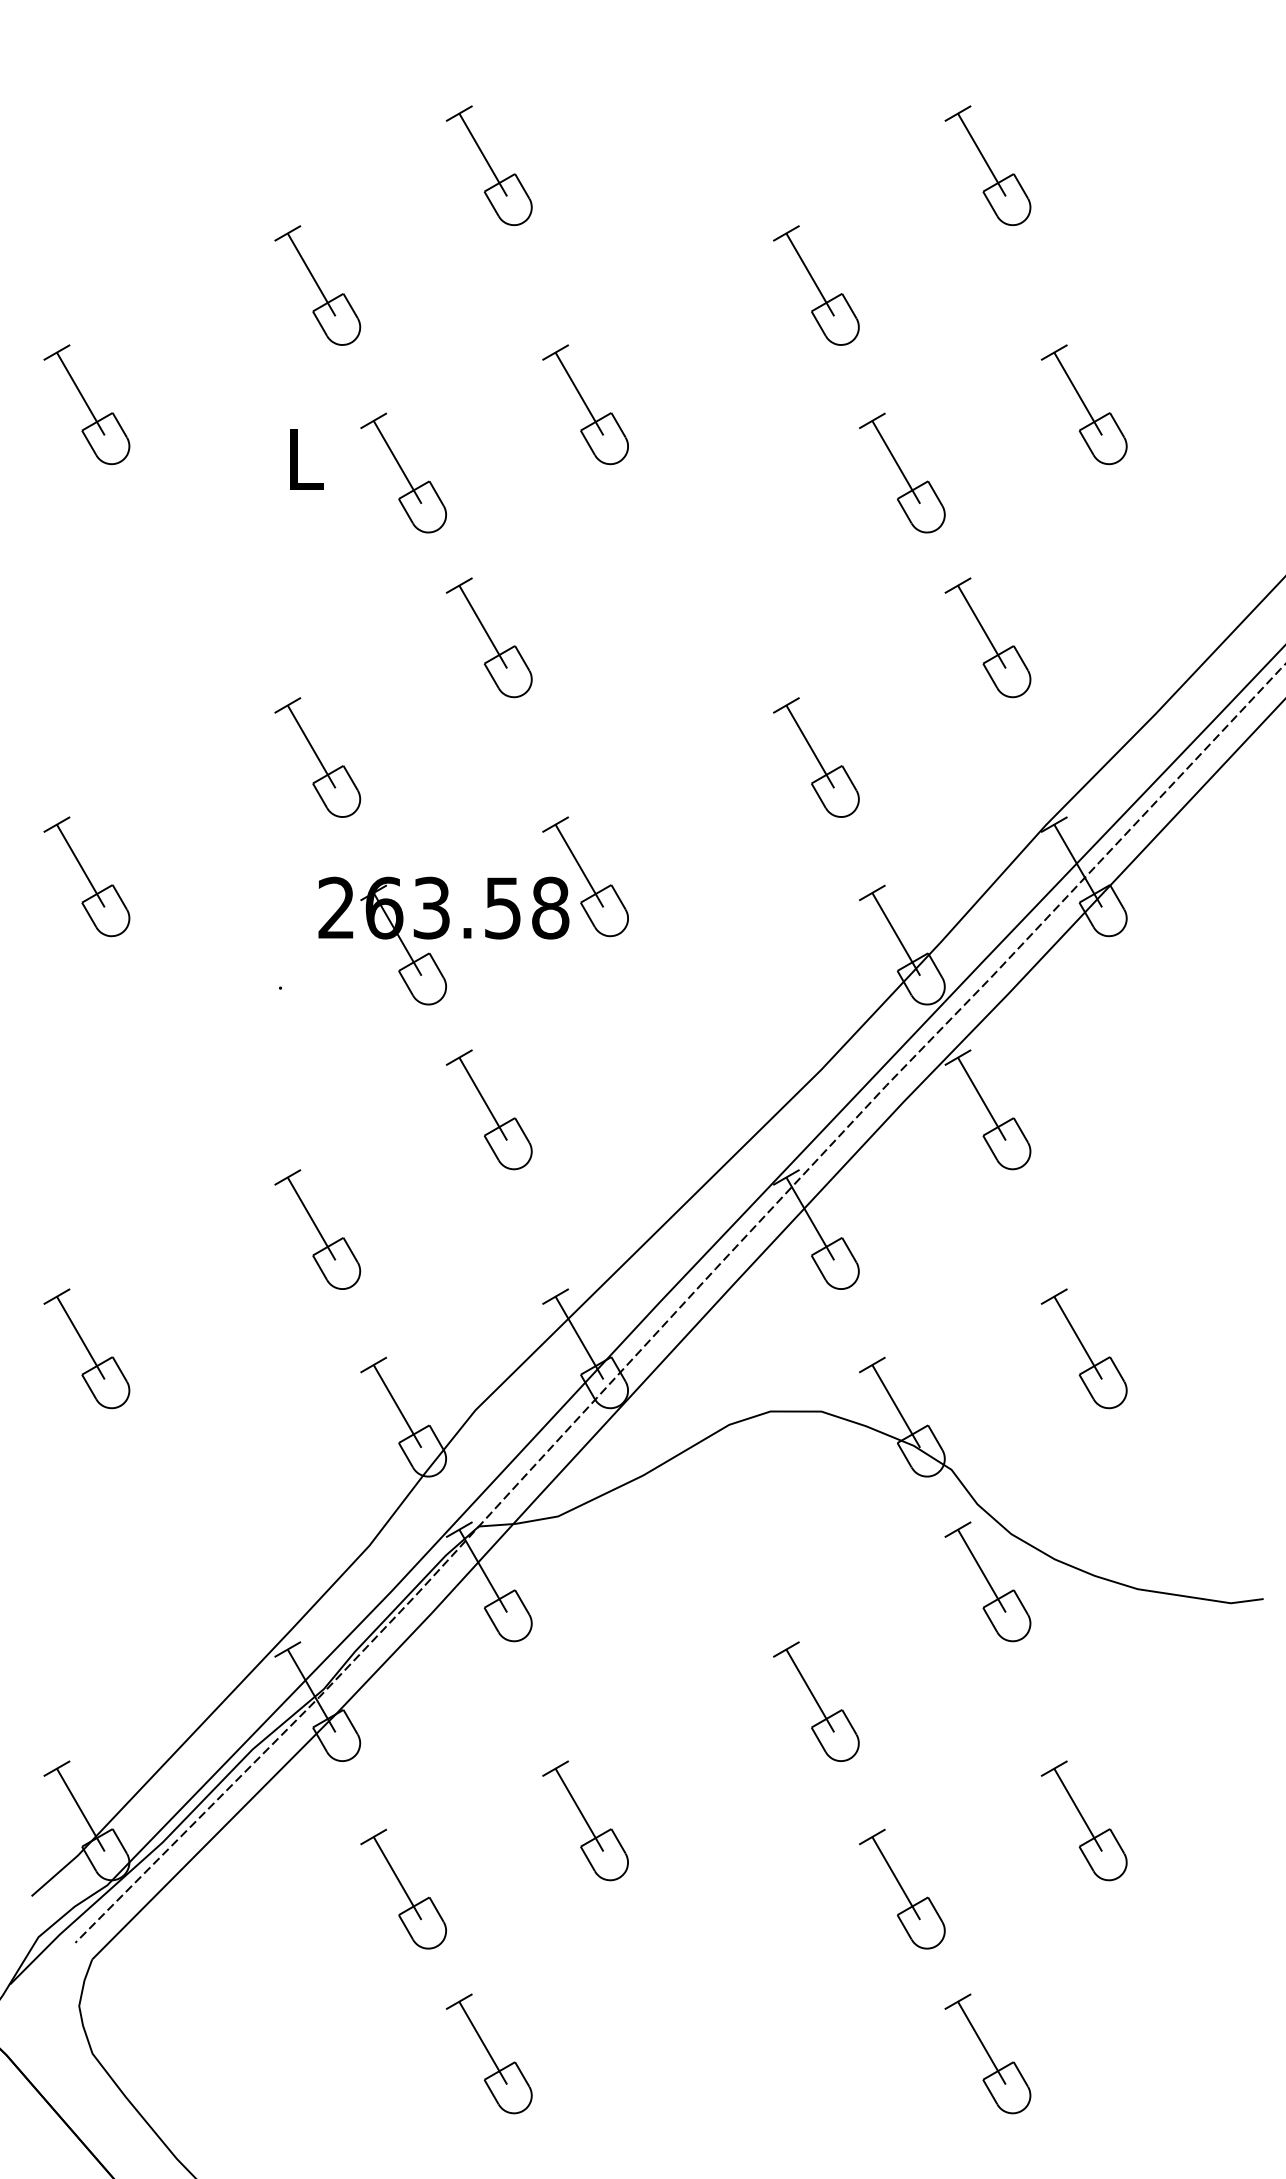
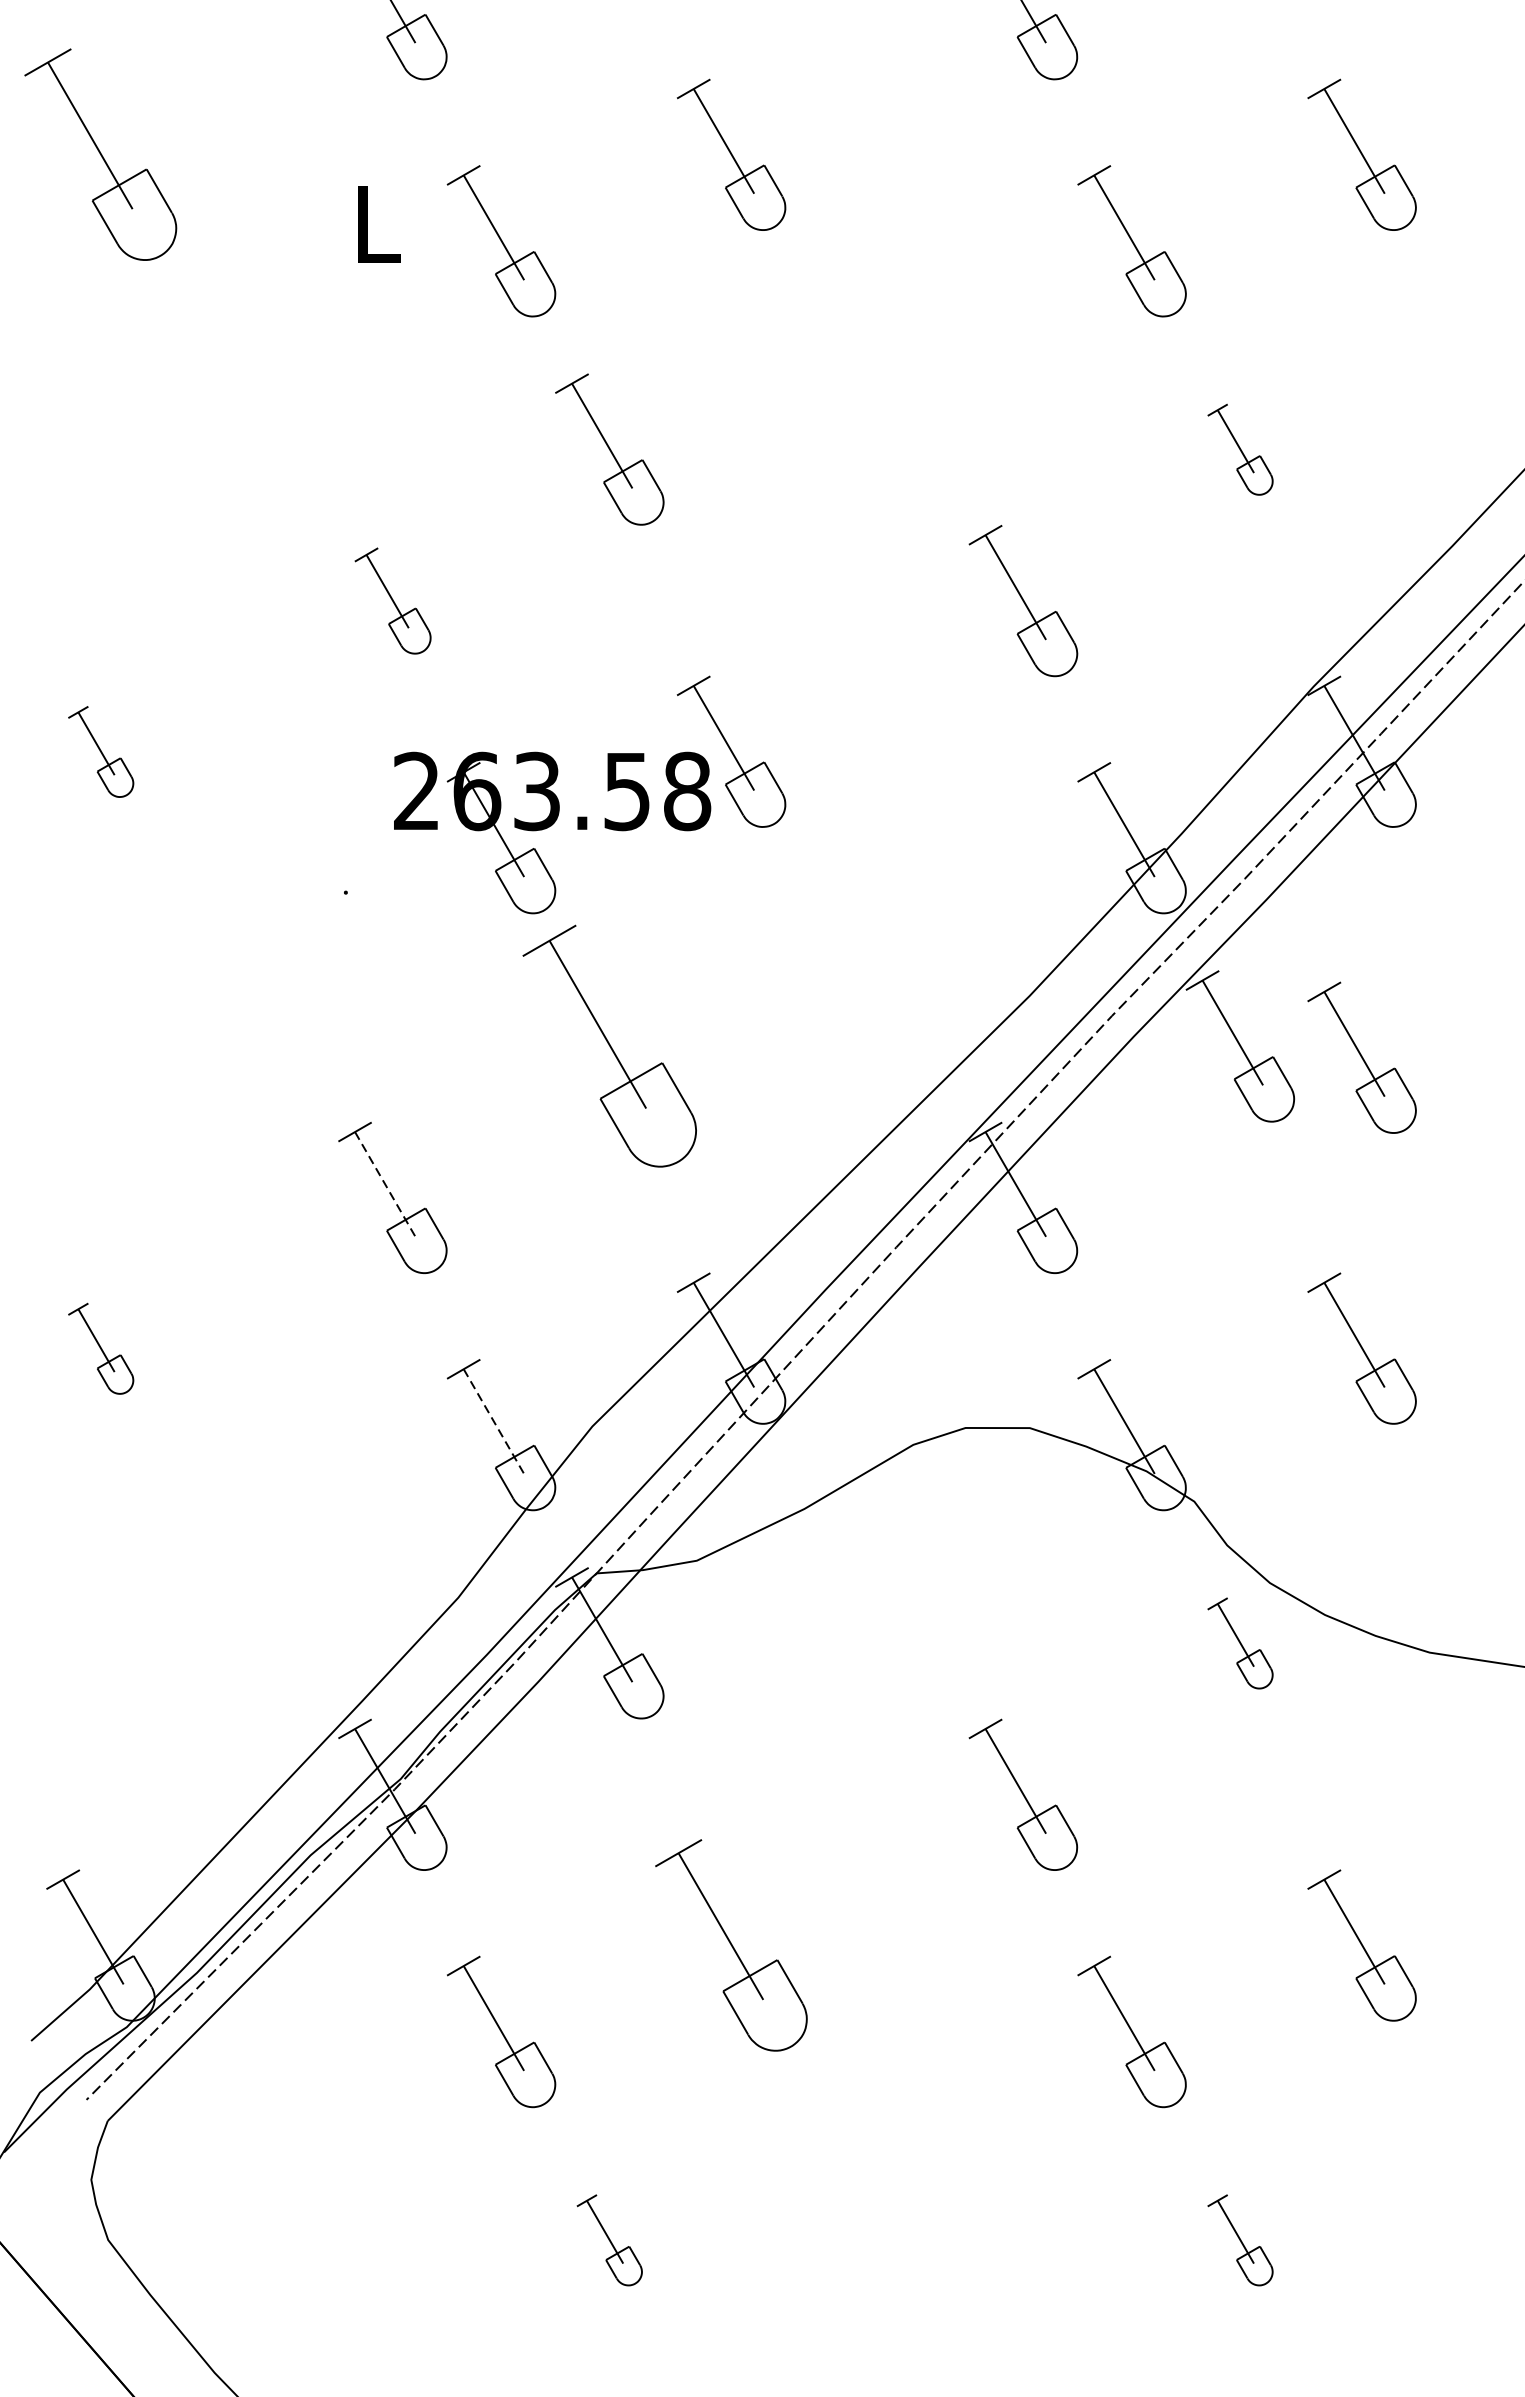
part: (86, 404) -> (100, 154), size x1.4
part: (987, 637) -> (1239, 449), size x0.6
part: (317, 757) -> (392, 600), size x0.7
part: (86, 876) -> (100, 751), size x0.6
part: (488, 1109) -> (608, 1046), size x1.6
part: (1083, 1118) -> (1361, 1057), added
line: (311, 1218) -> (385, 1183), solid -> dashed
part: (86, 1348) -> (100, 1348), size x0.6
line: (397, 1406) -> (493, 1421), solid -> dashed
part: (987, 1581) -> (1239, 1642), size x0.6
part: (585, 1820) -> (731, 1945), size x1.4
part: (488, 2053) -> (608, 2239), size x0.6
part: (987, 2053) -> (1239, 2239), size x0.6

